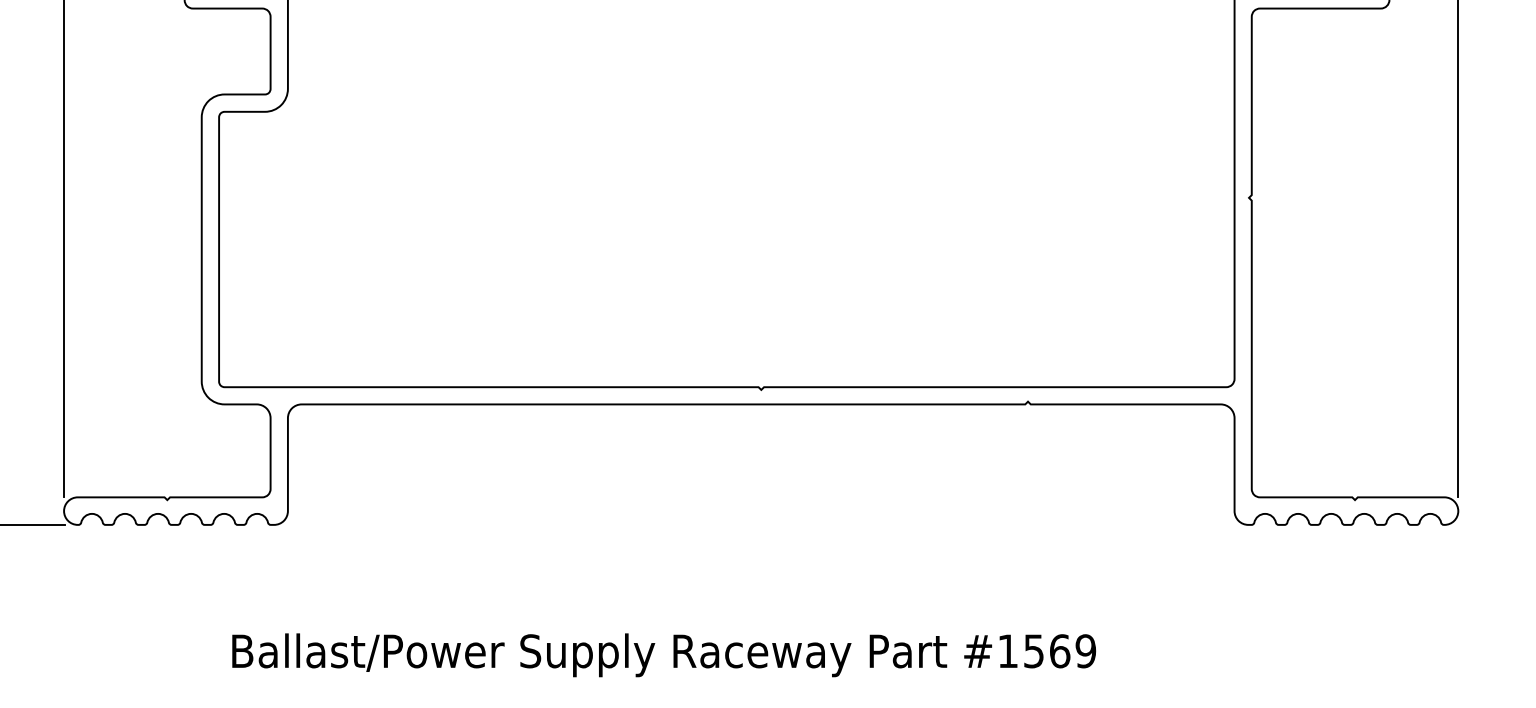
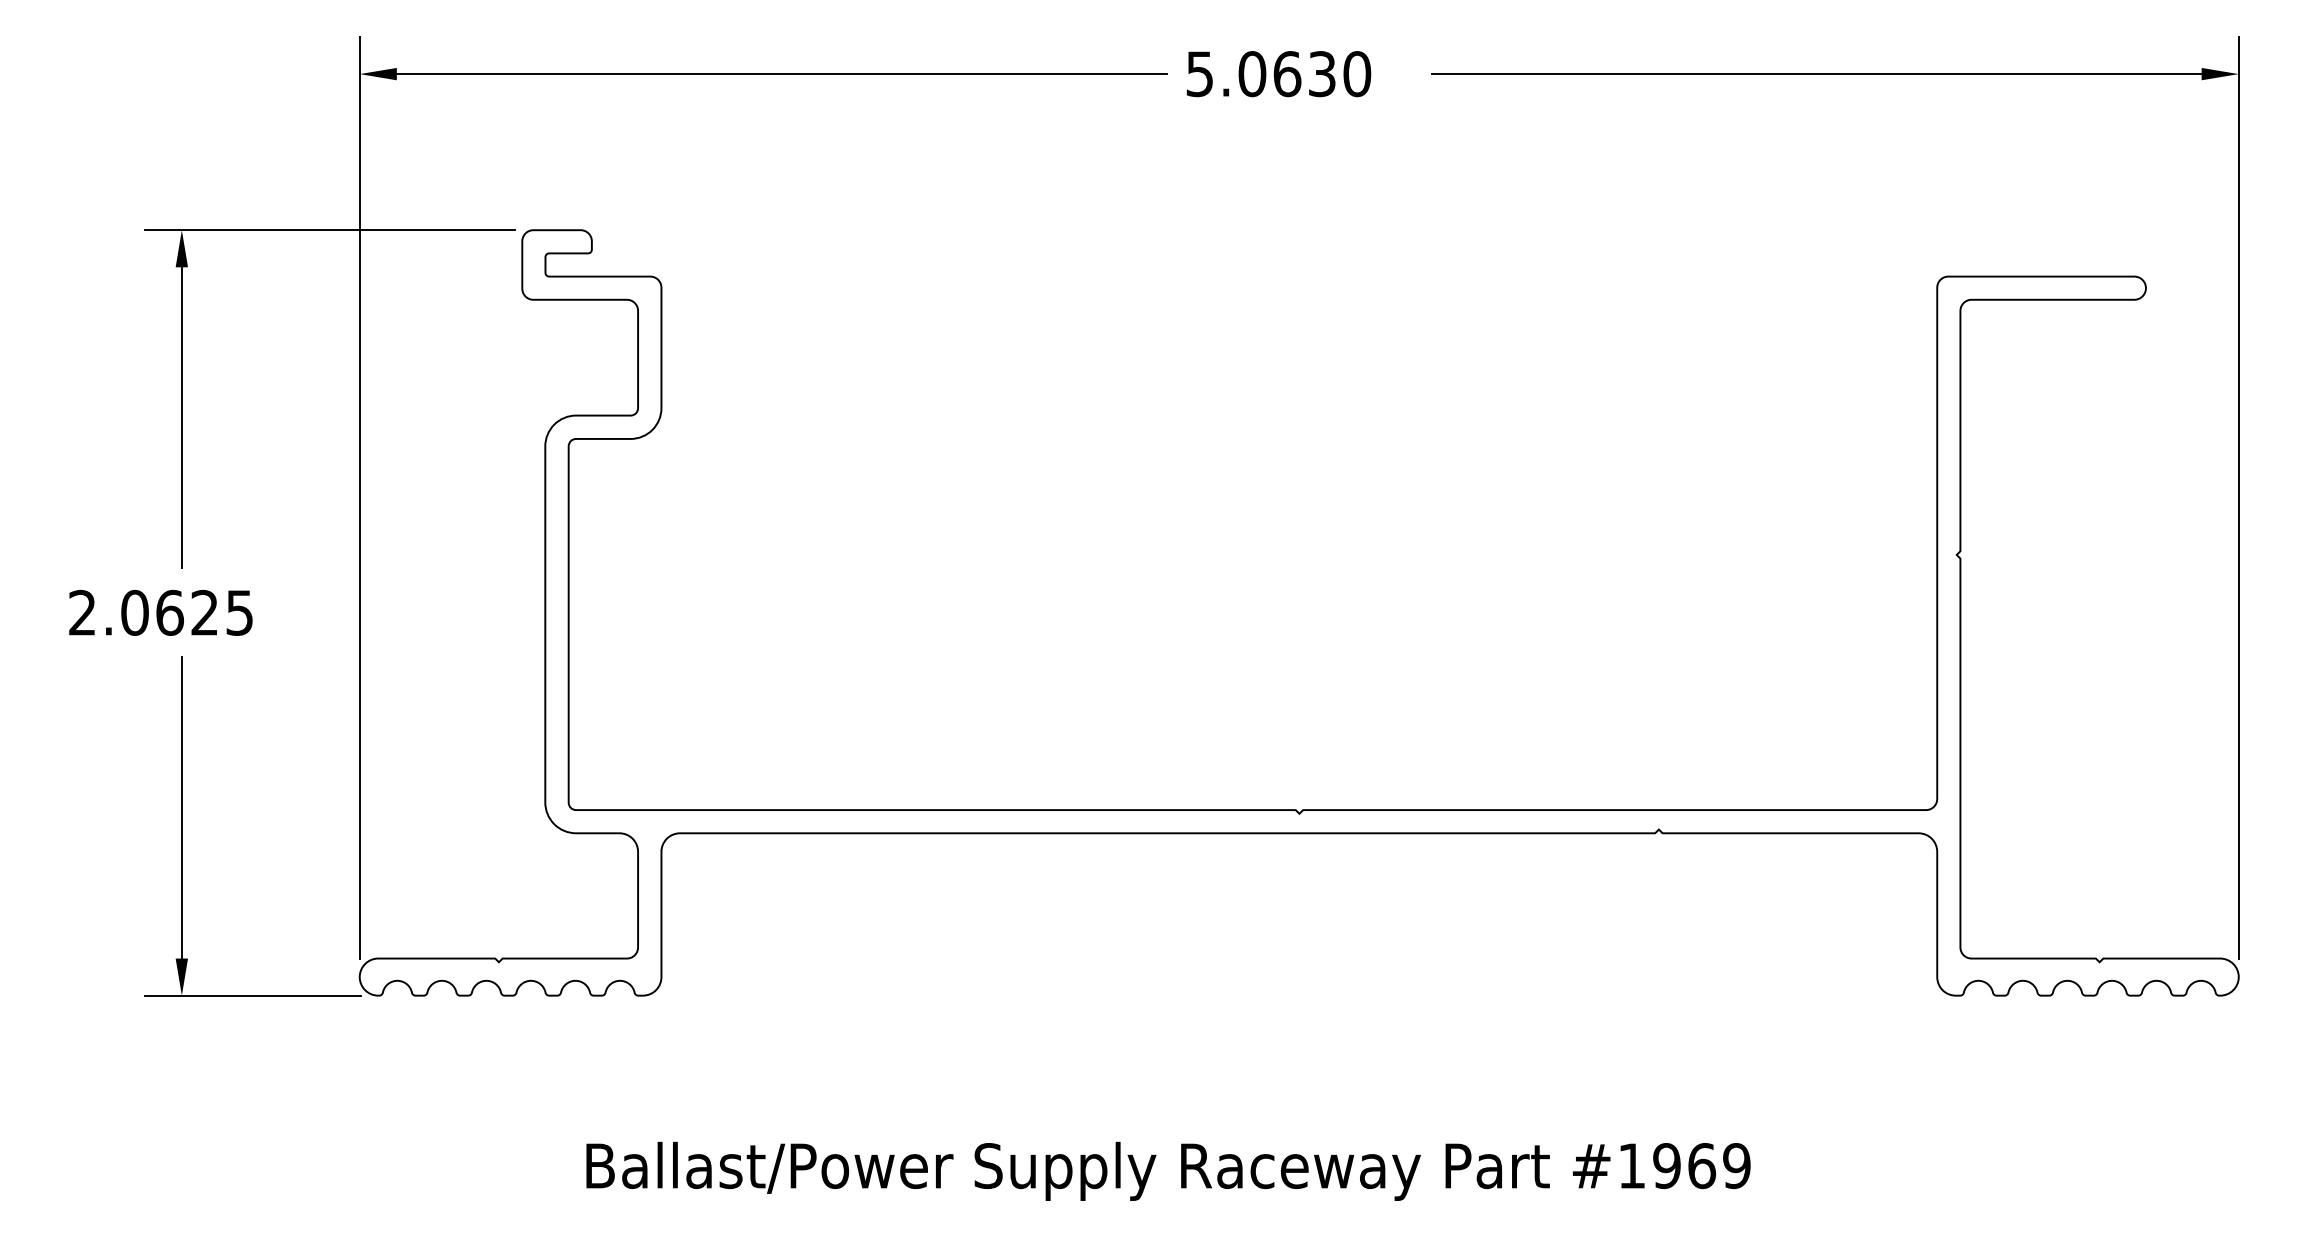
text: (1033, 650) -> (1666, 1165), #1569 -> #1969

